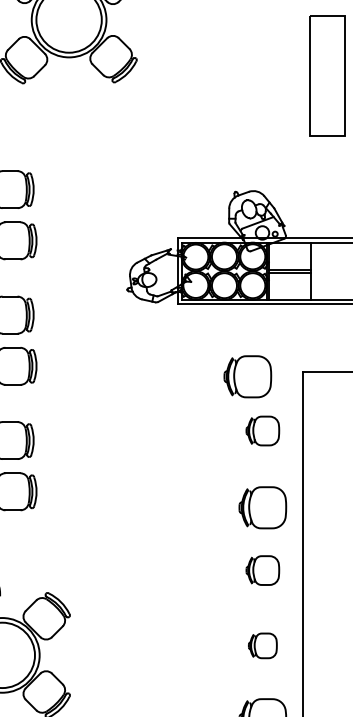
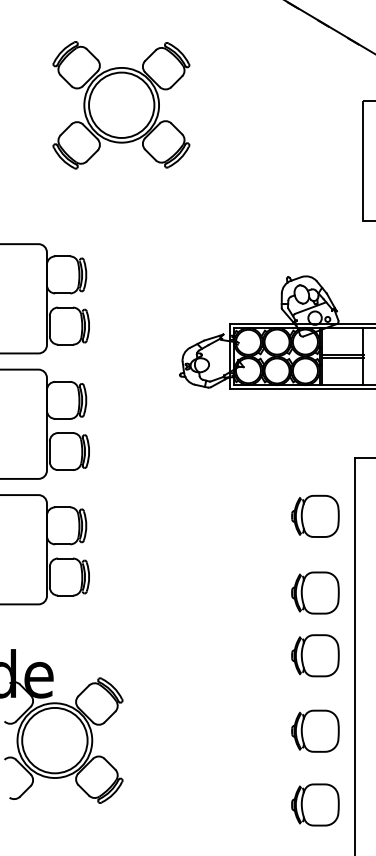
part: (247, 376) -> (300, 461), removed
part: (262, 430) -> (315, 515), size x1.43
part: (262, 570) -> (315, 655), size x1.43
part: (262, 645) -> (315, 730), size x1.67

